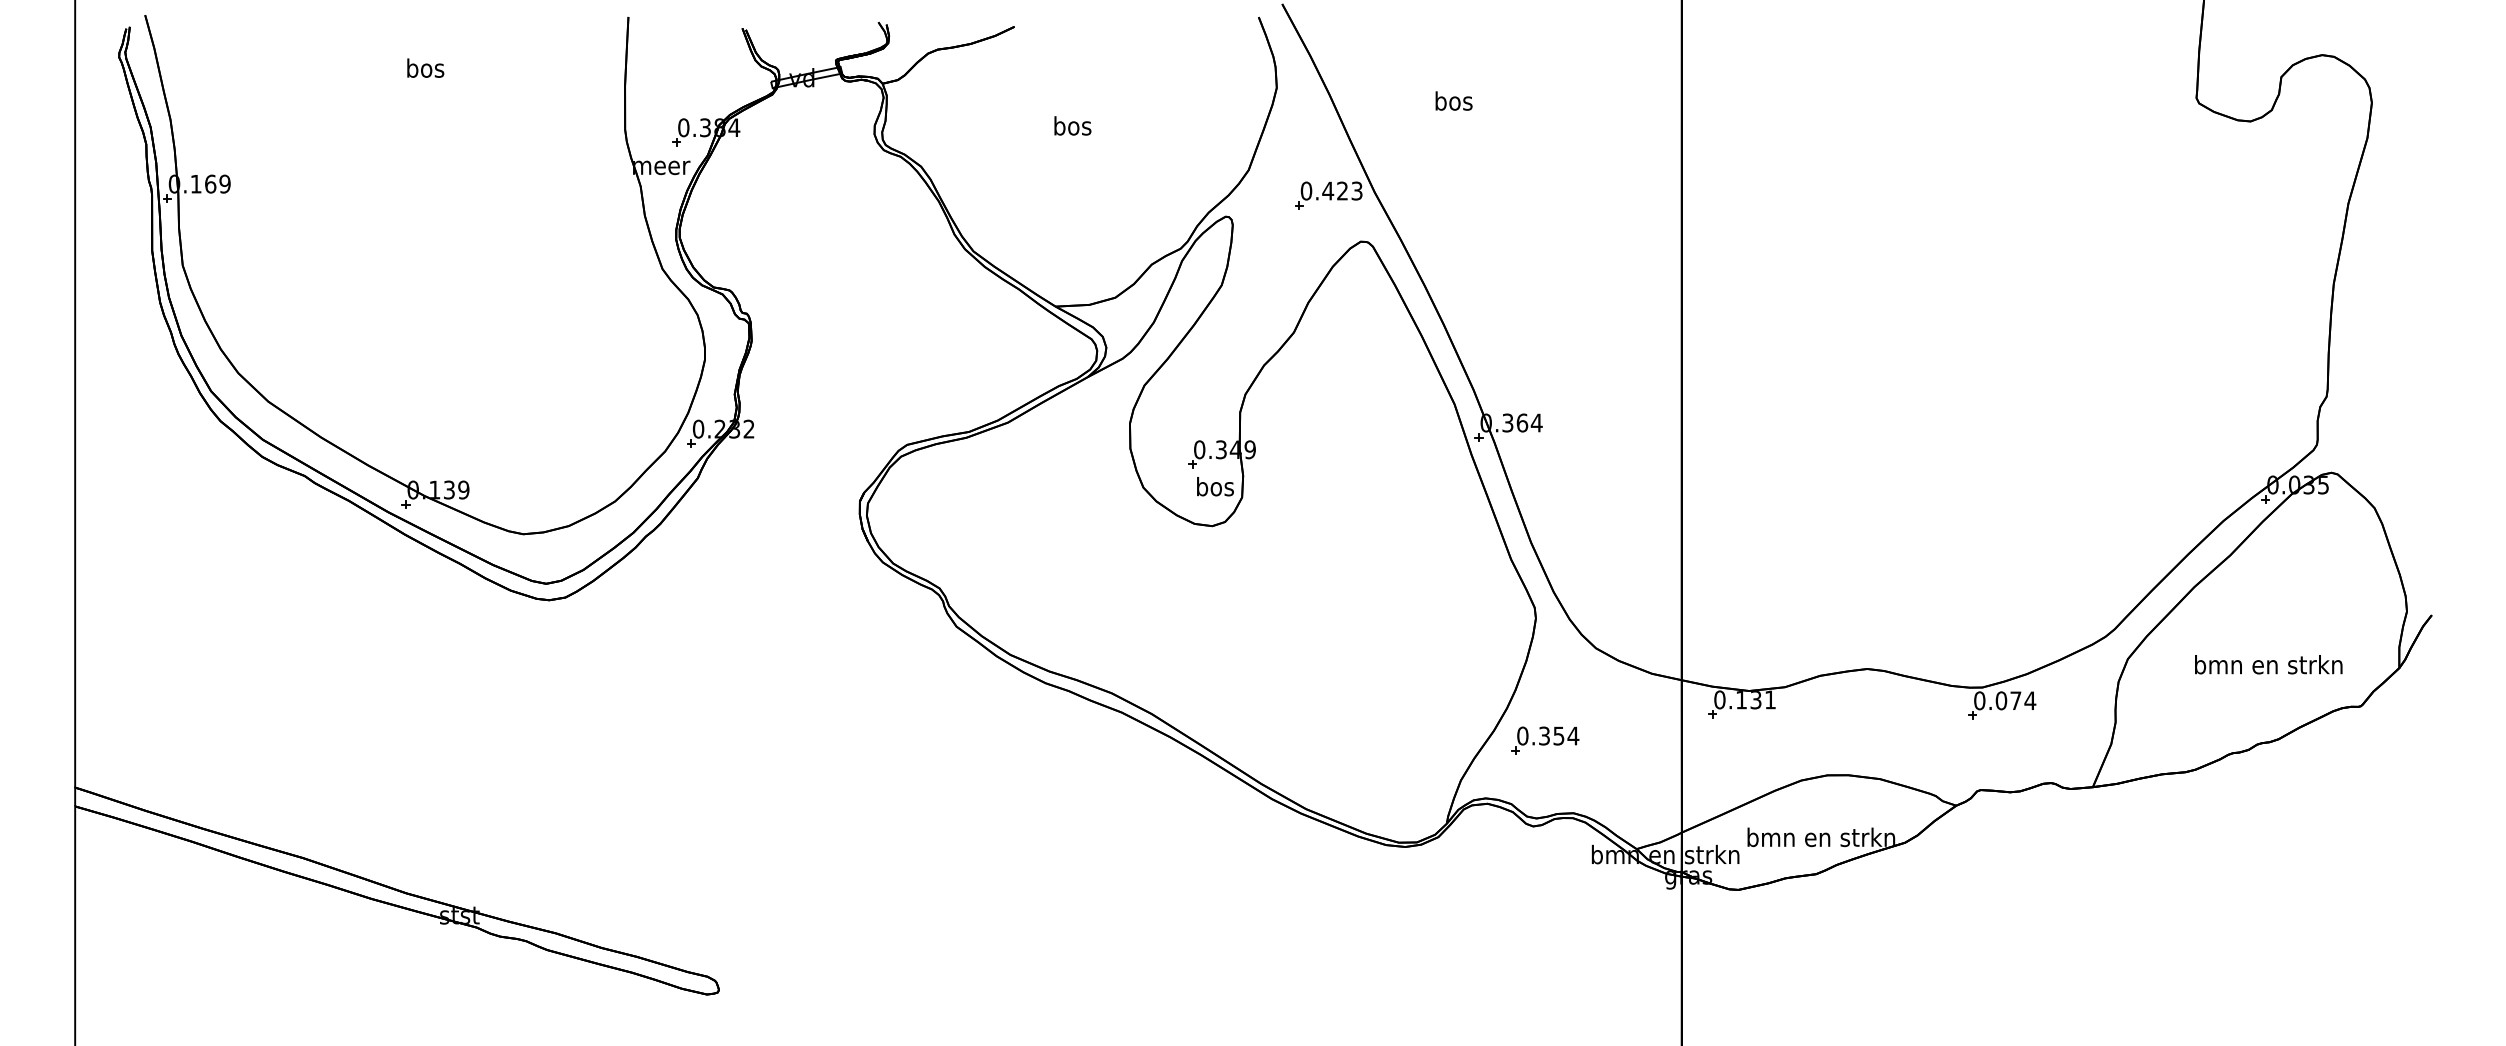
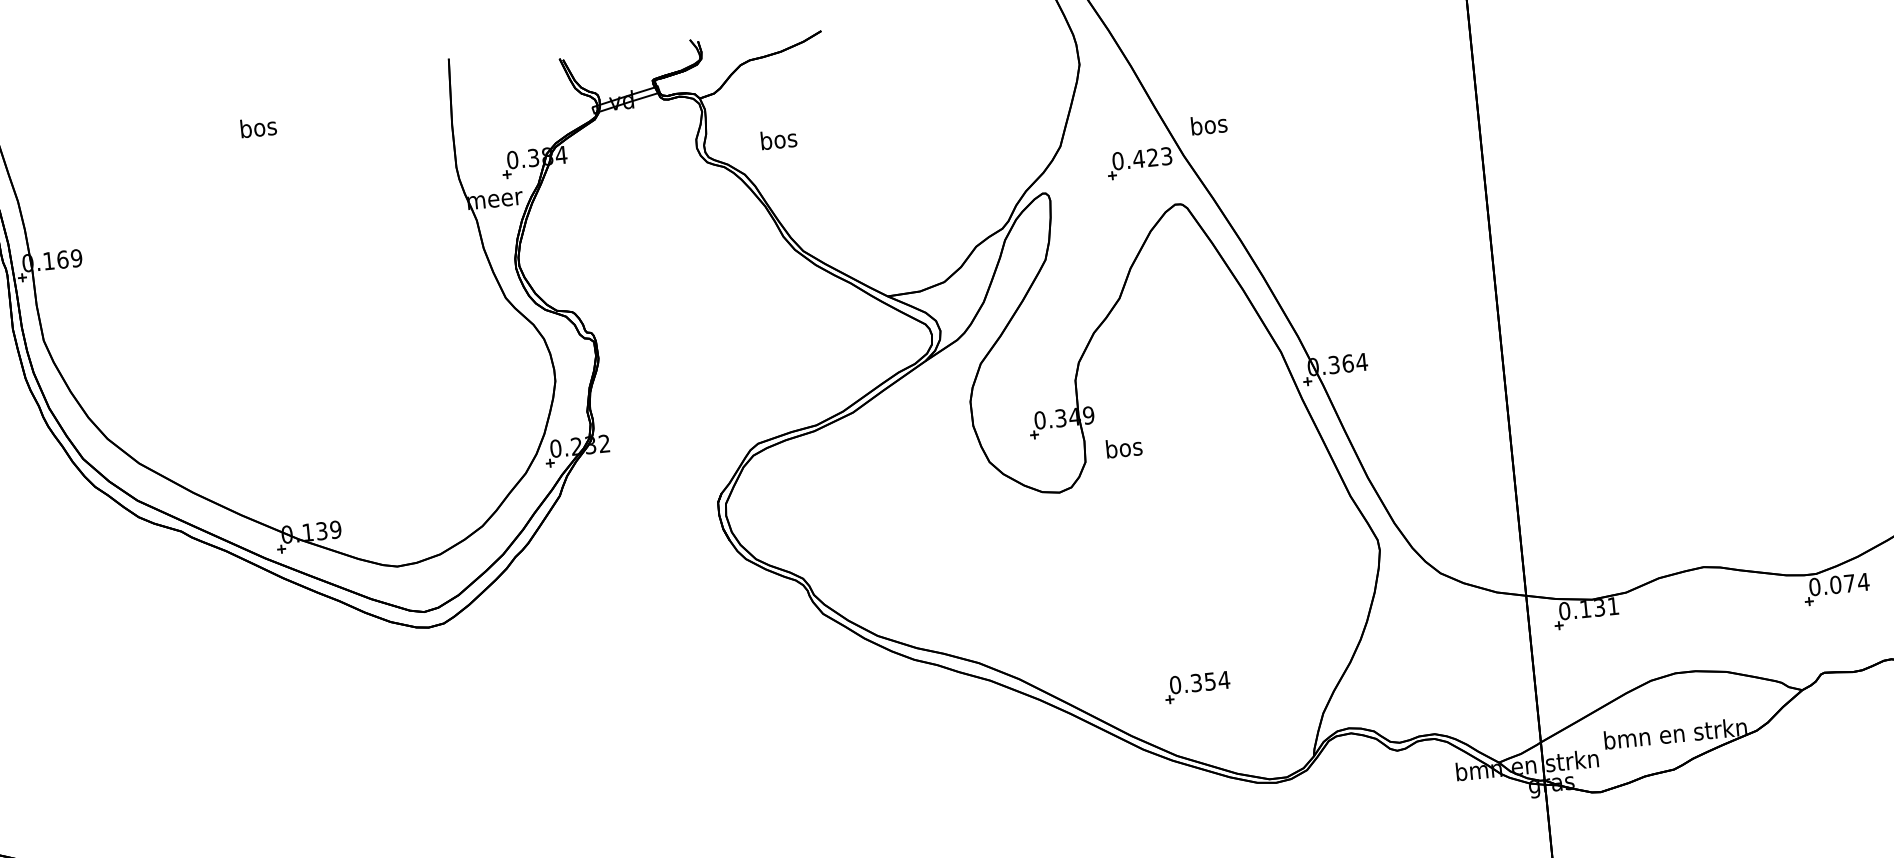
text: (1453, 100) -> (1208, 124), moved
text: (1072, 125) -> (778, 139), moved
text: (1215, 486) -> (1124, 447), moved
part: (1545, 740) -> (1197, 687), moved

